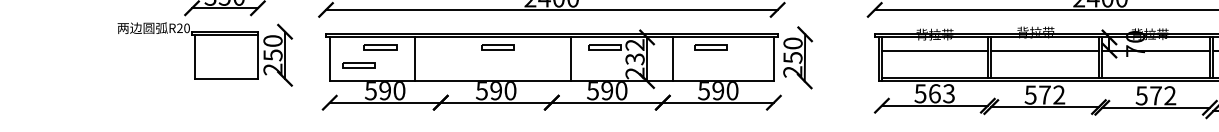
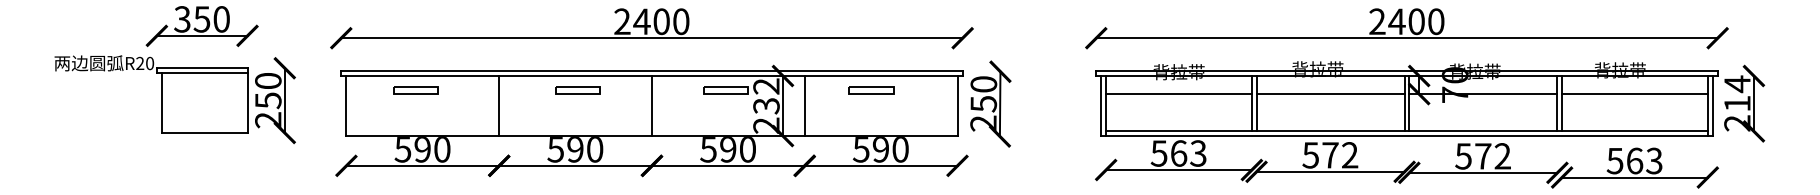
line: (414, 59) -> (499, 106), moved
line: (570, 59) -> (651, 106), moved
line: (672, 59) -> (804, 106), moved
part: (358, 65) -> (385, 114), removed

